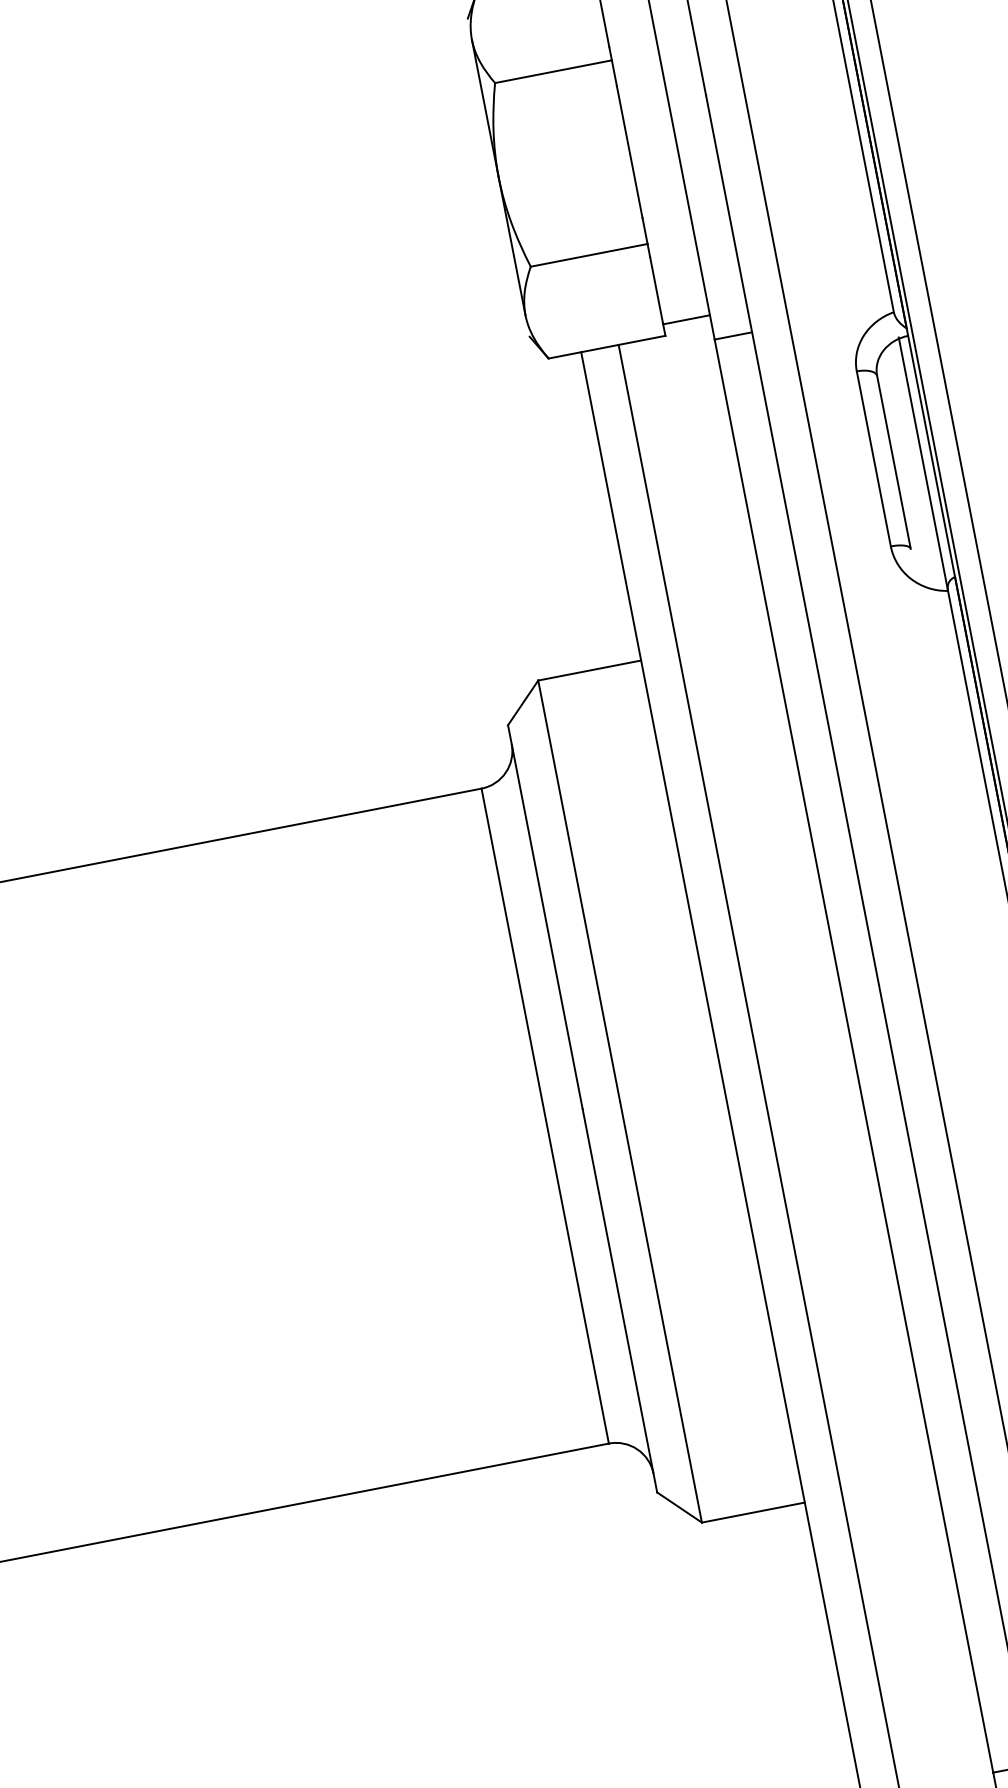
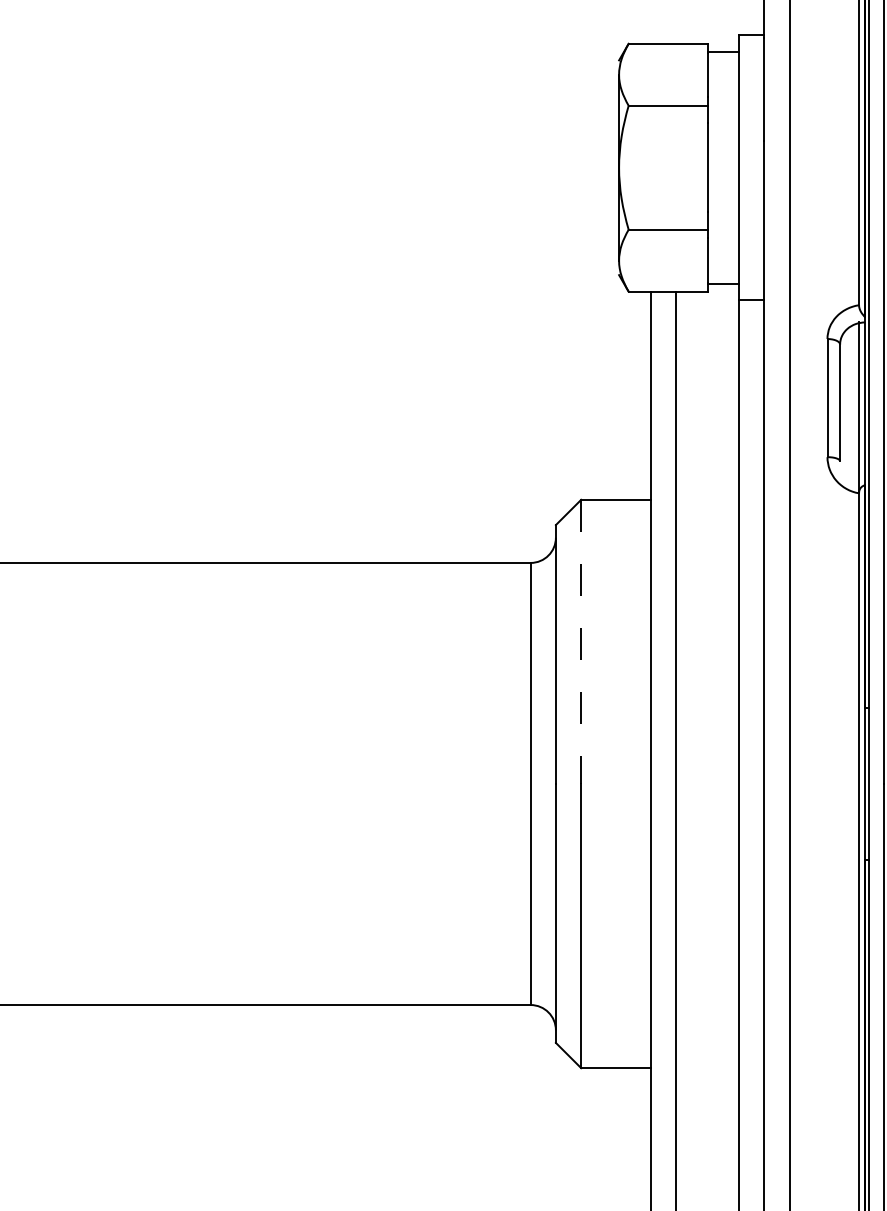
line: (579, 891) -> (581, 642), solid -> dashed

